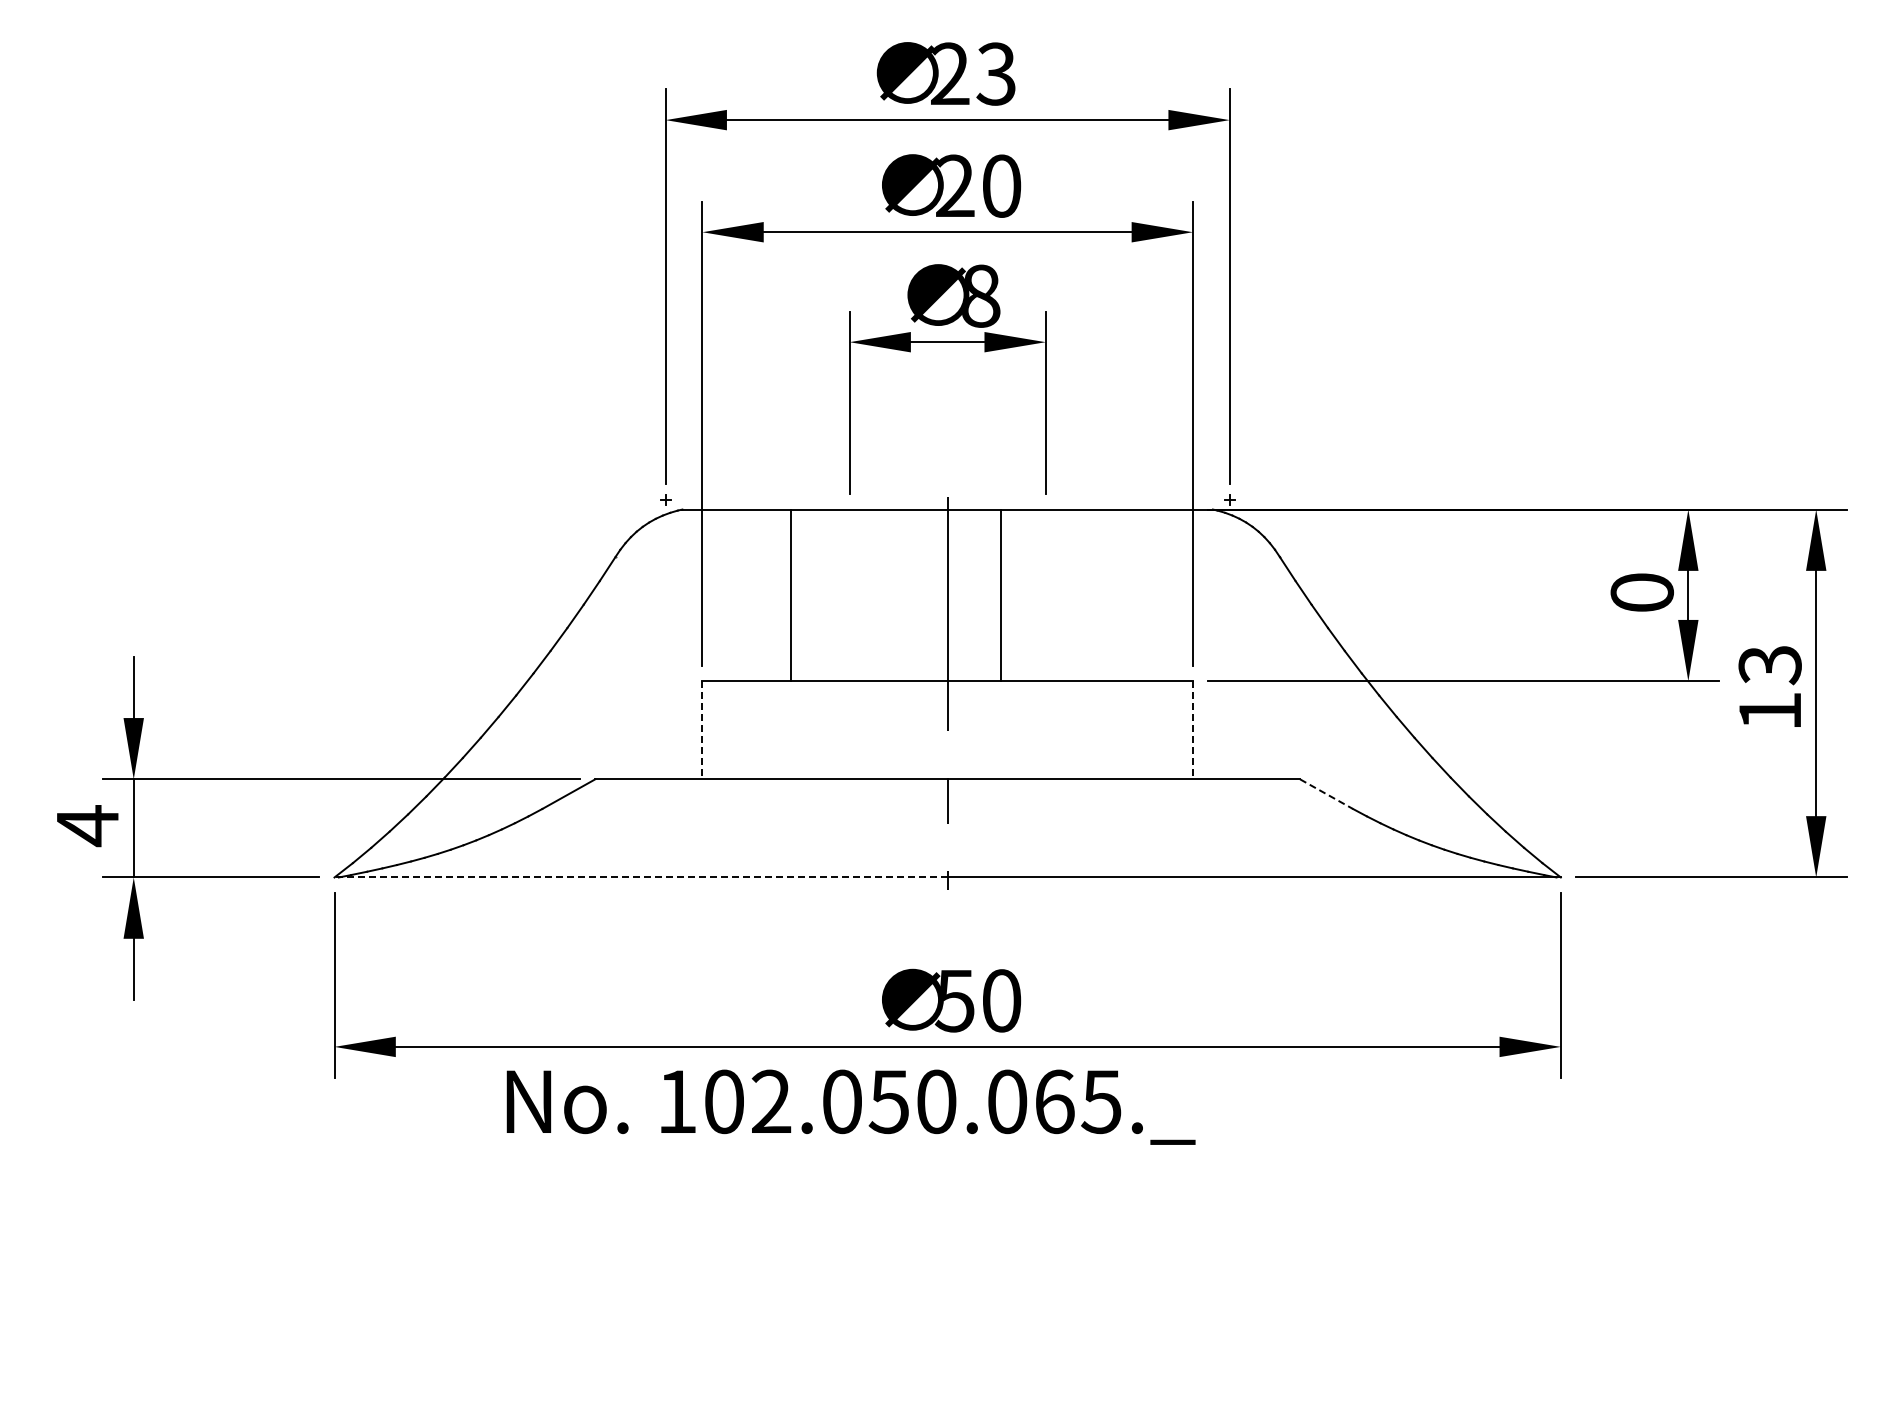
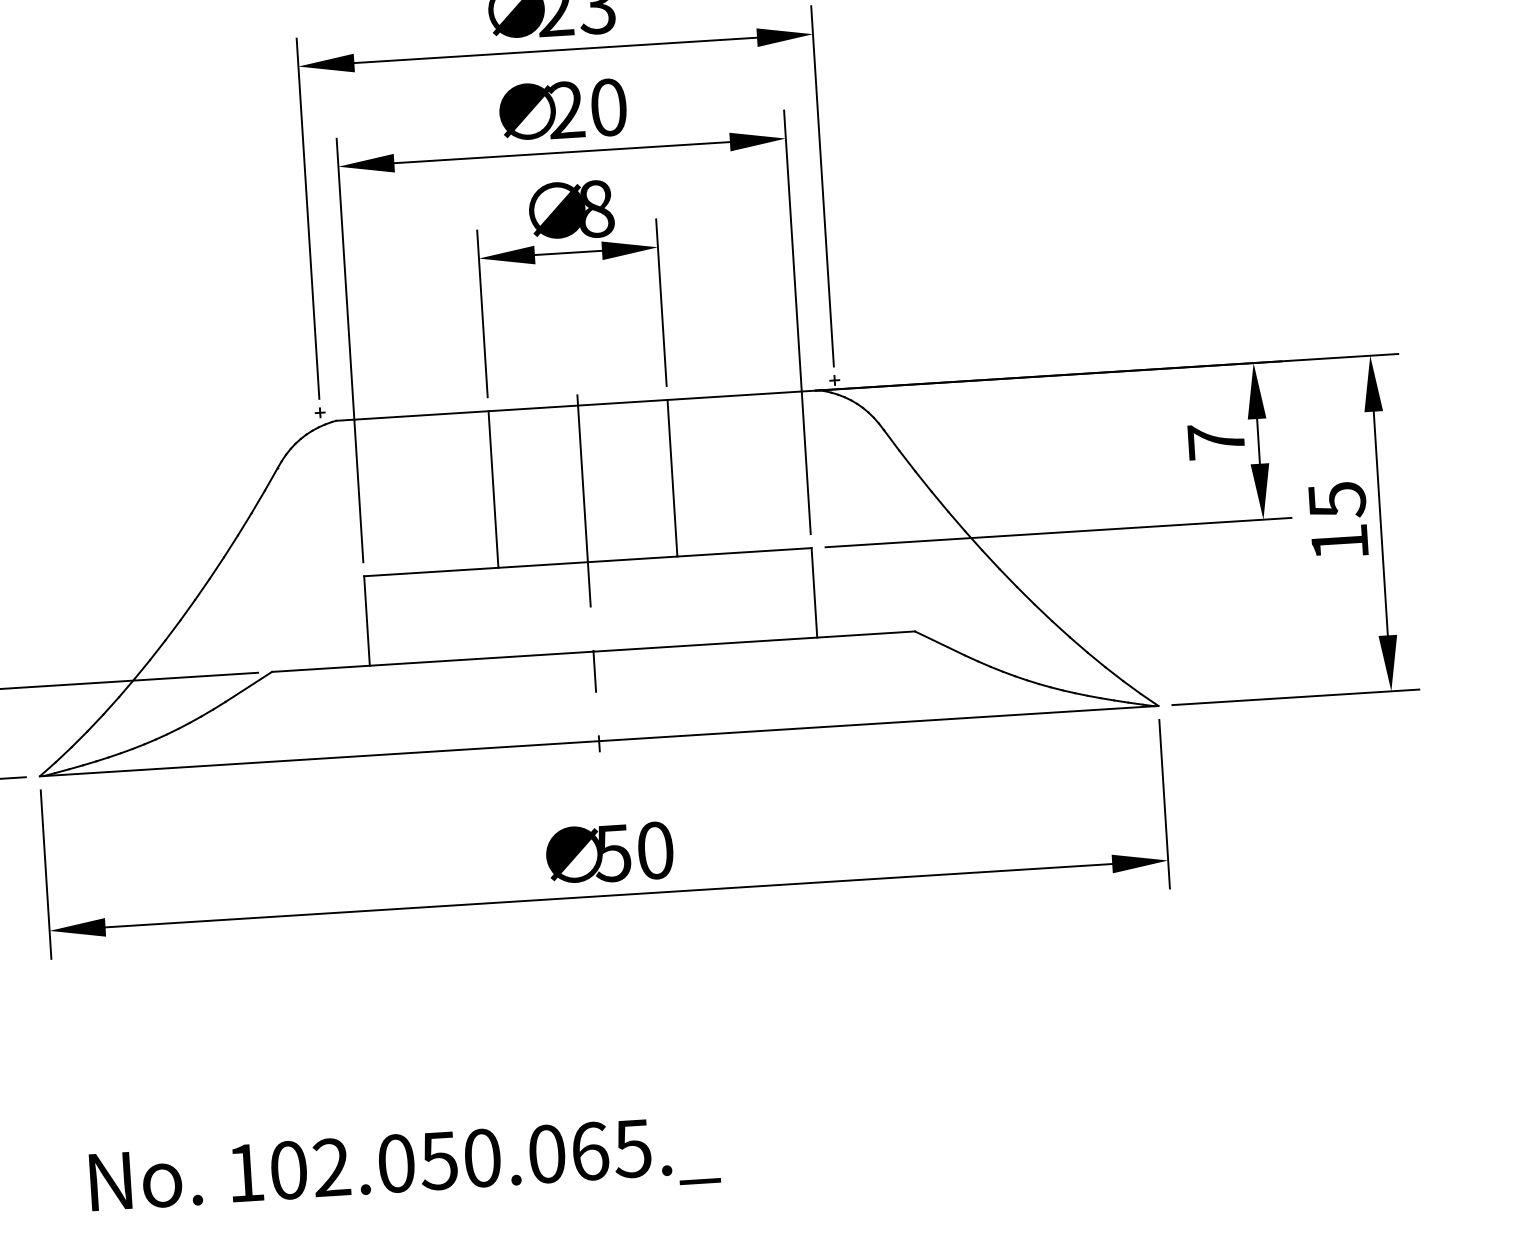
text: (1641, 592) -> (1215, 441), 0 -> 7
line: (790, 595) -> (493, 489), moved
line: (1000, 595) -> (672, 478), moved
text: (1769, 665) -> (1336, 500), 13 -> 15
line: (702, 730) -> (367, 621), dashed -> solid
line: (1192, 730) -> (814, 593), dashed -> solid
line: (1327, 794) -> (940, 643), dashed -> solid
line: (641, 877) -> (319, 758), dashed -> solid
text: (850, 1106) -> (404, 1167), moved

